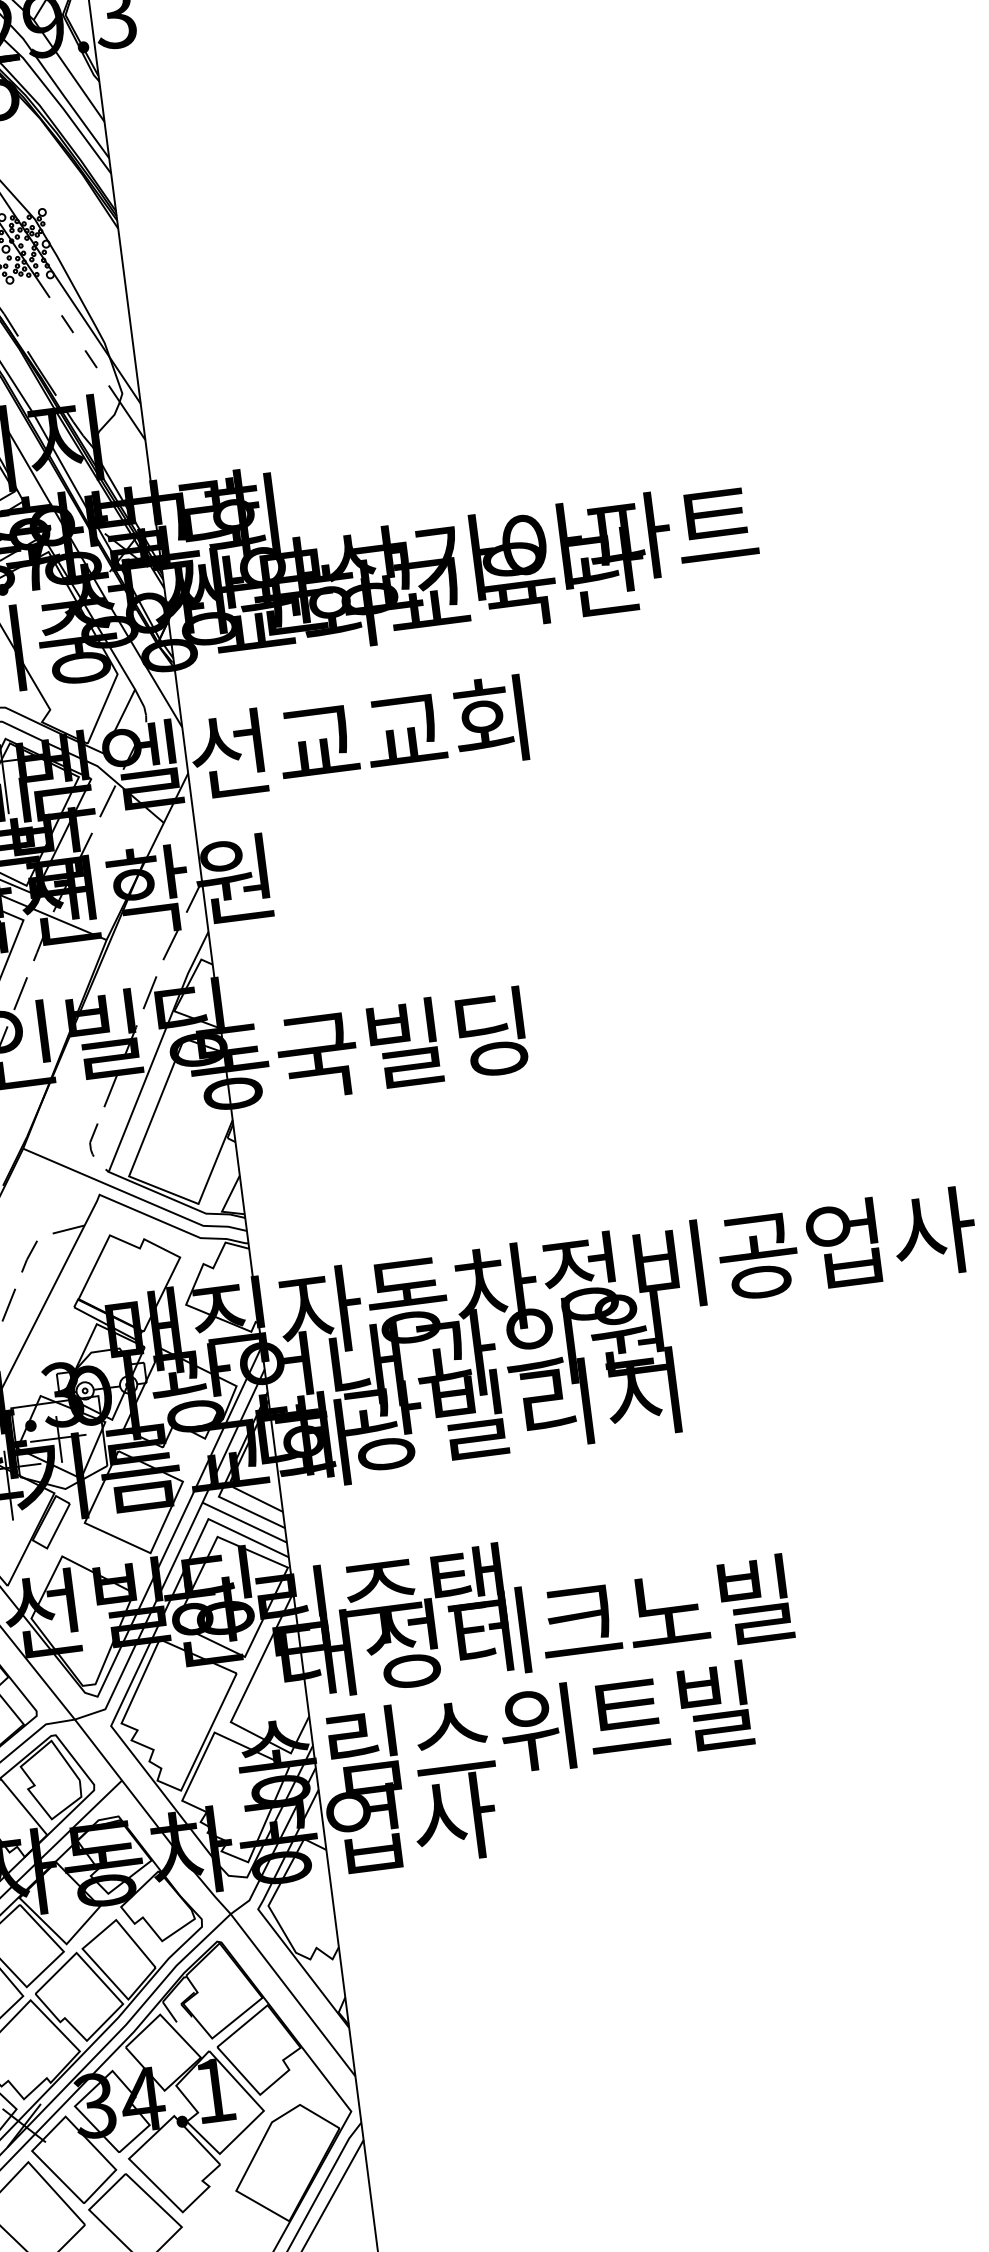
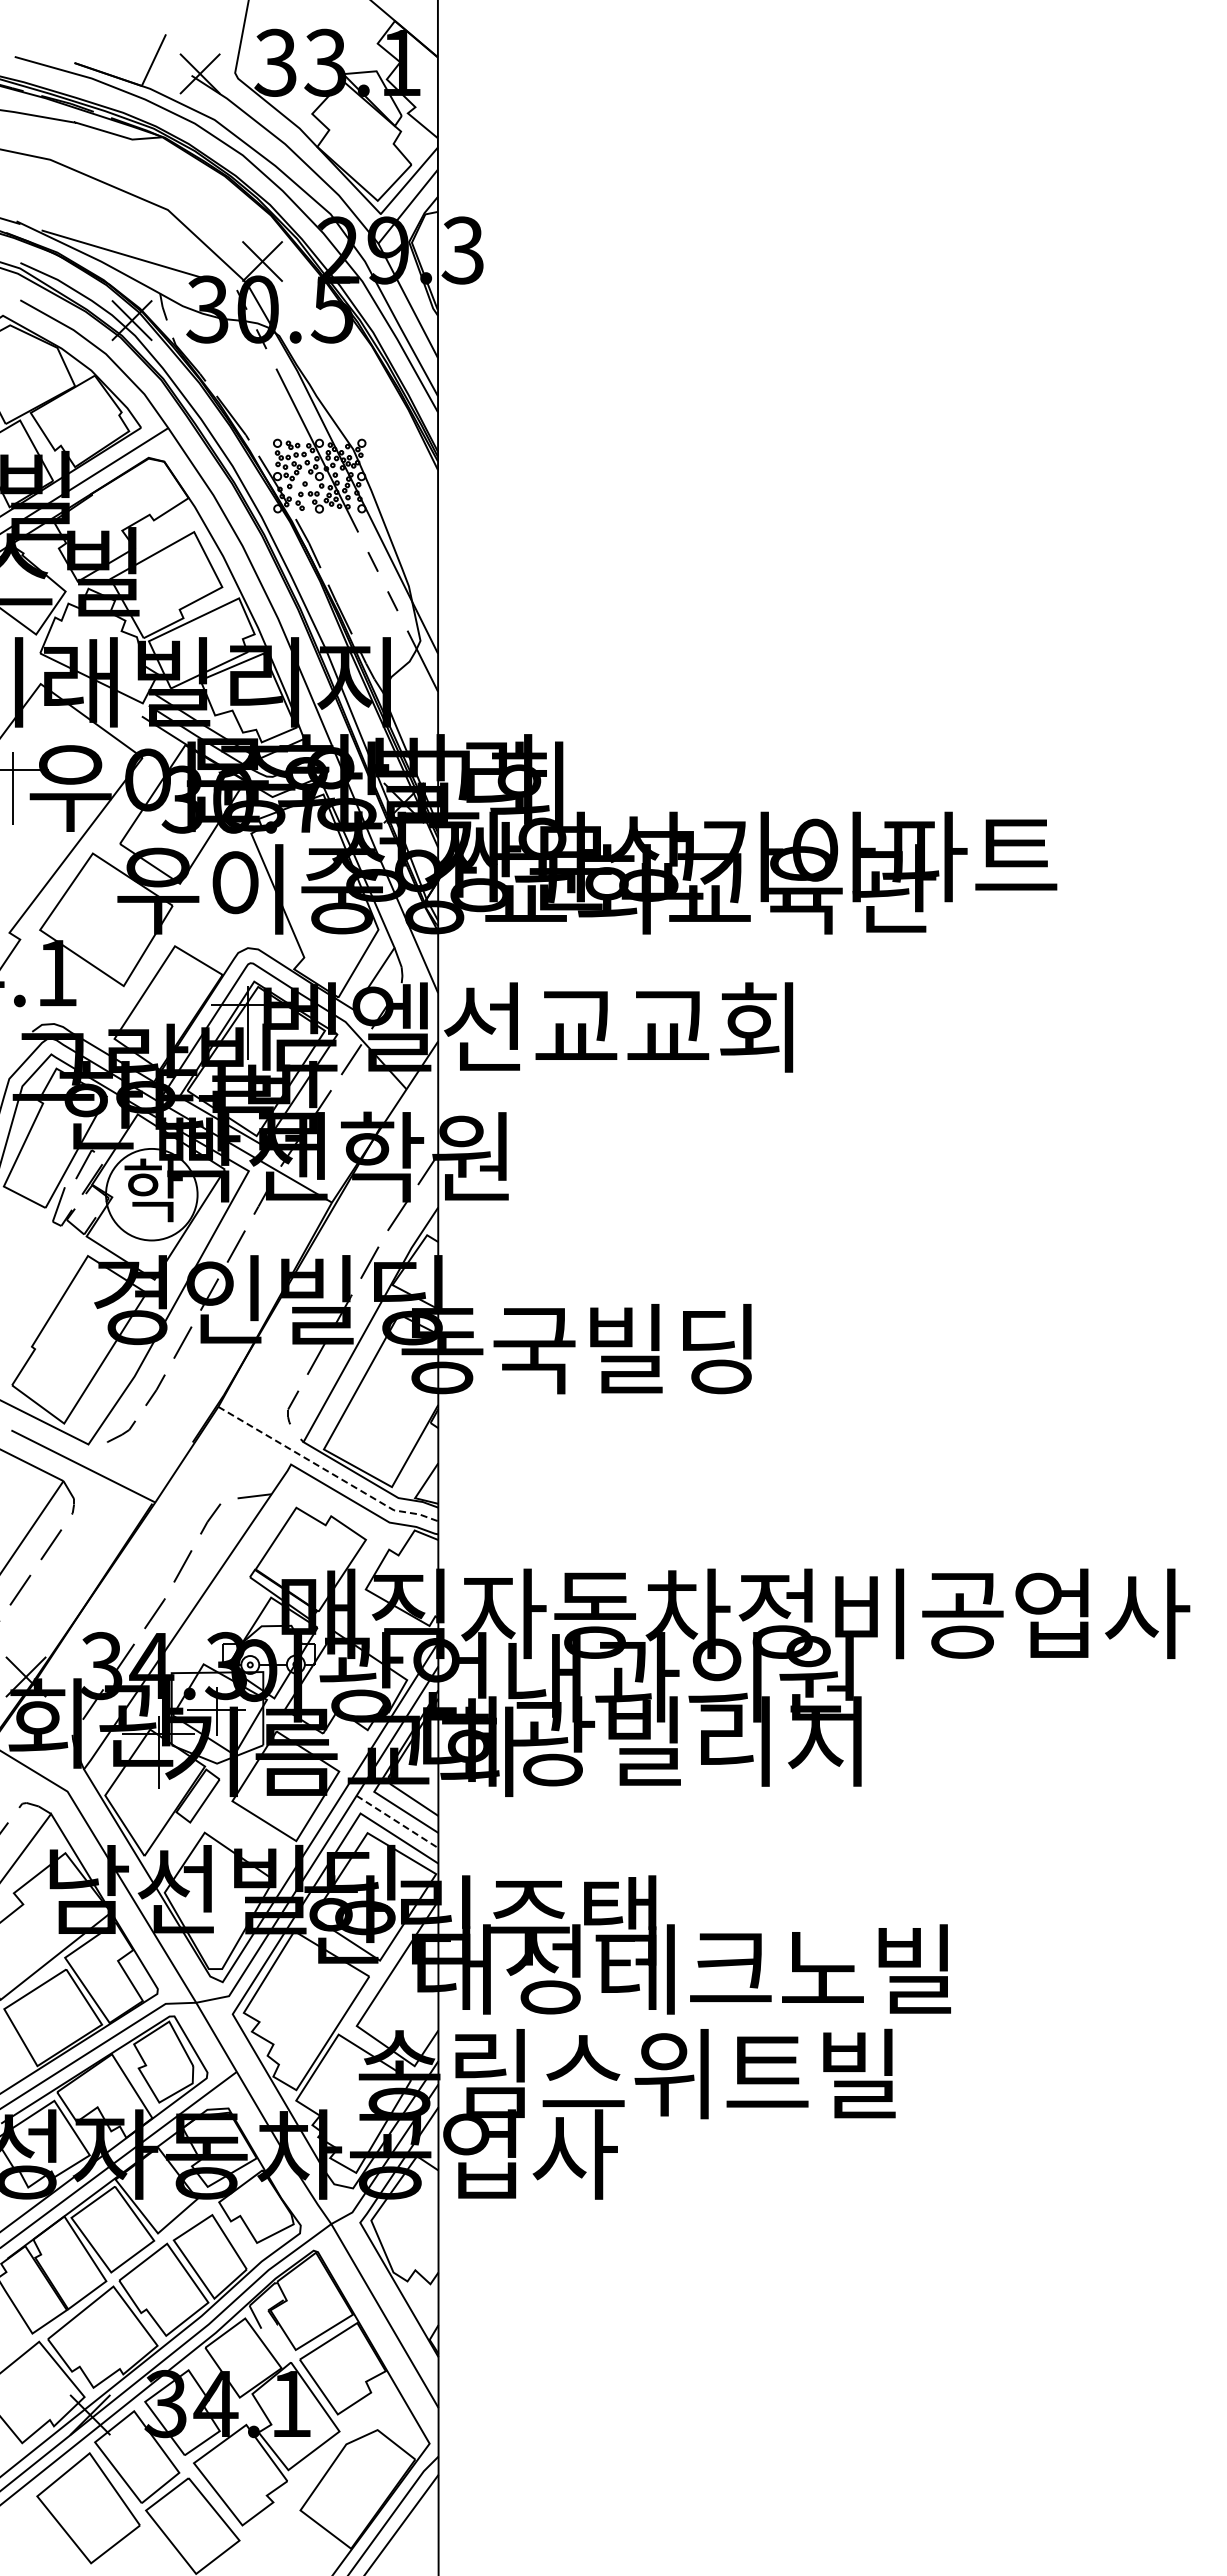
line: (134, 1196) -> (326, 1470), solid -> dashed
line: (244, 1522) -> (397, 1821), solid -> dashed

